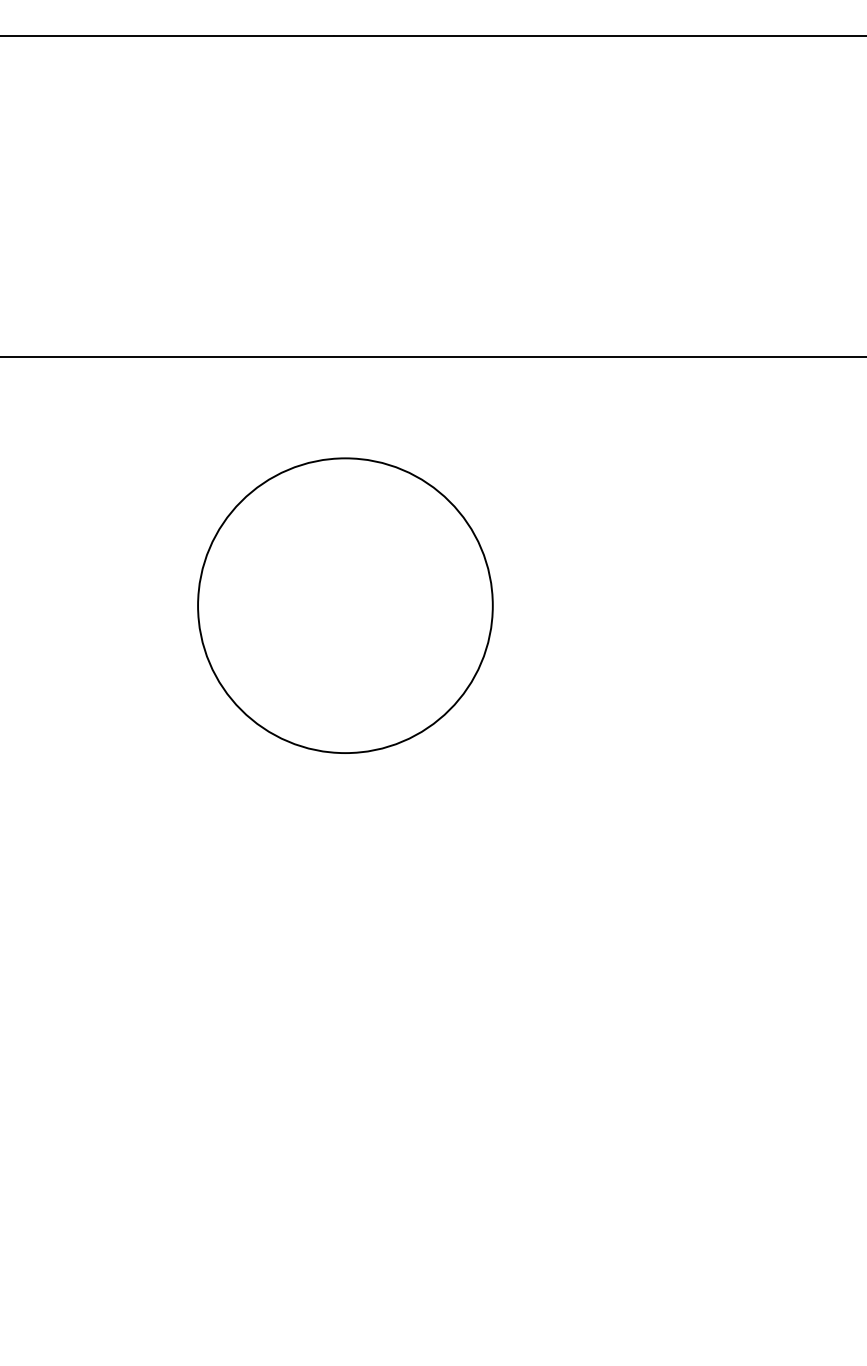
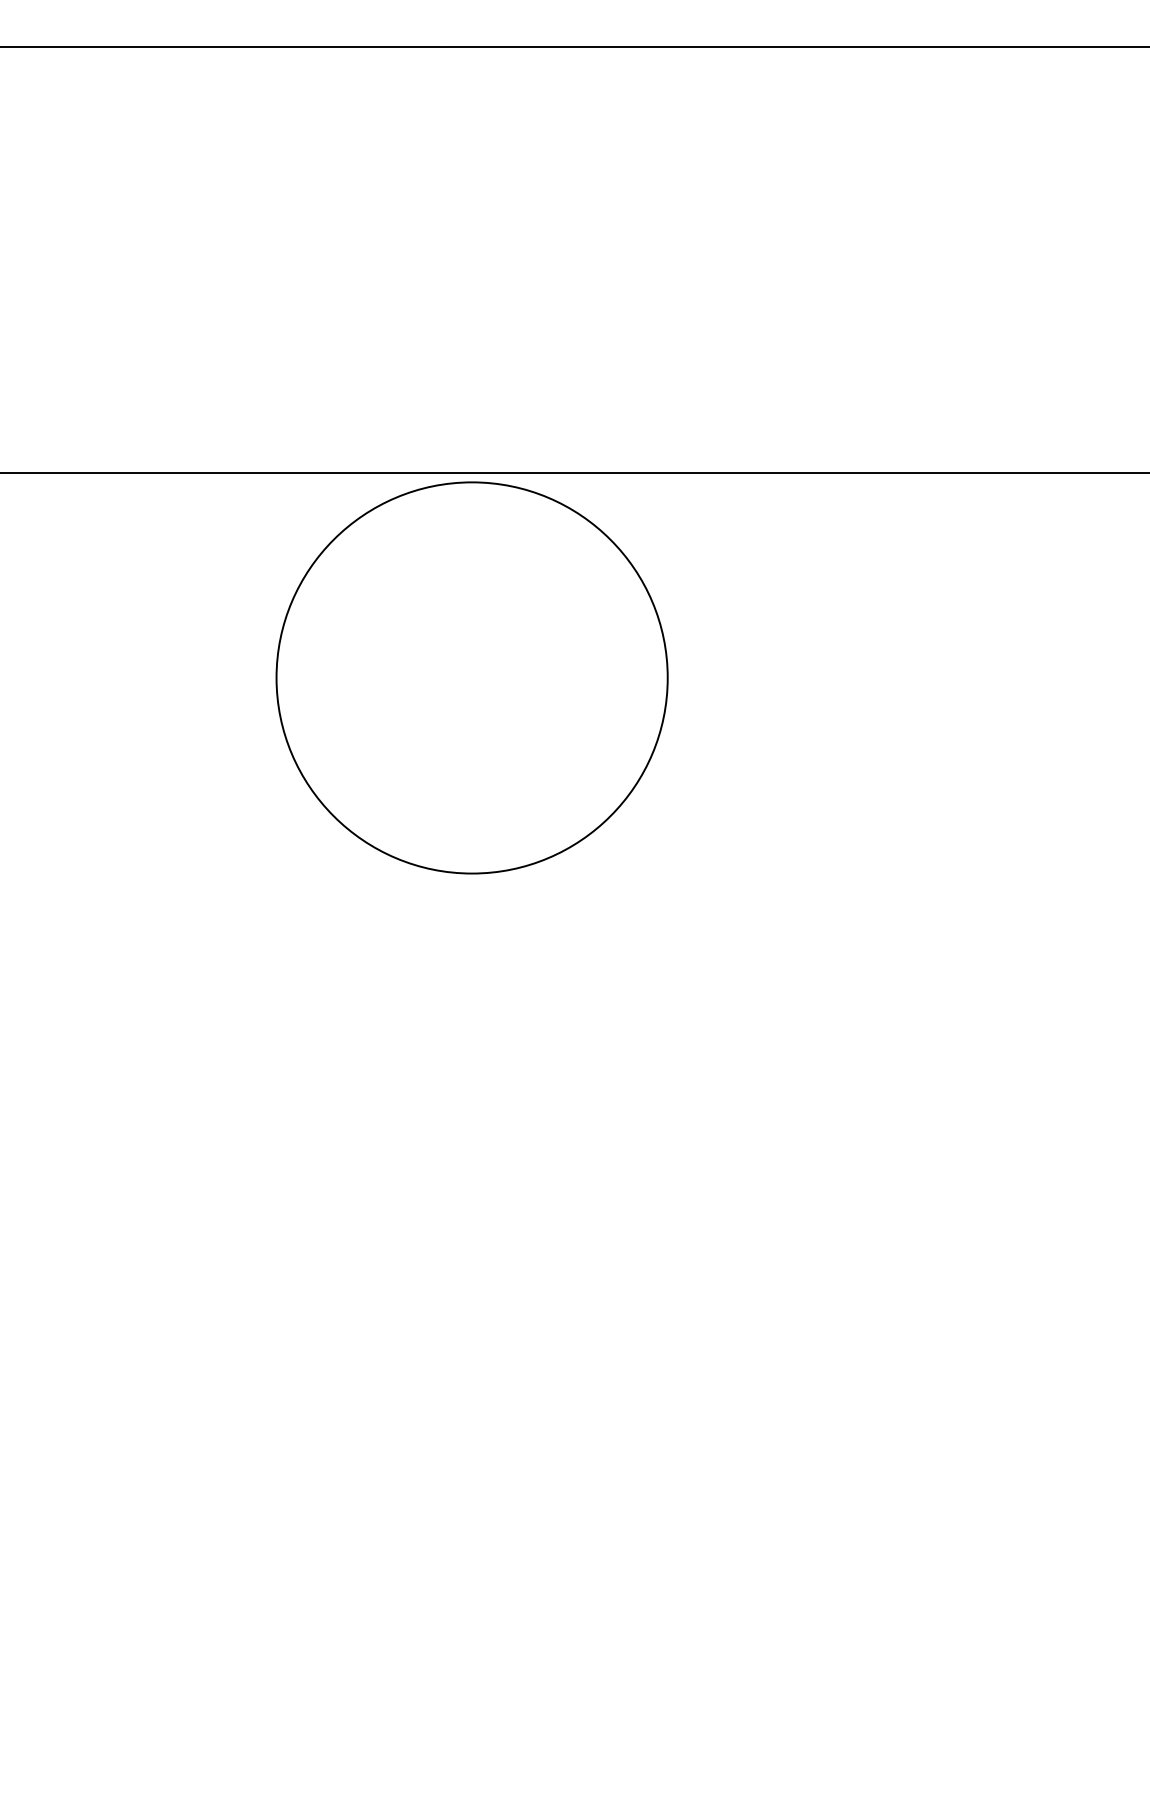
circle: (344, 605) -> (471, 677), moved

